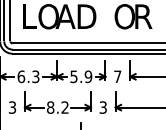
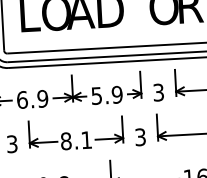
text: (35, 76) -> (42, 98), 6.3 -> 6.9
text: (117, 76) -> (158, 92), 7 -> 3
text: (64, 107) -> (85, 140), 8.2 -> 8.1

